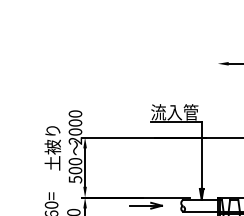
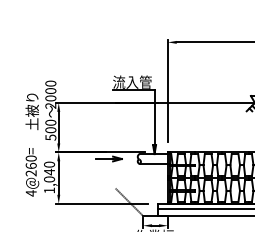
line: (217, 122) -> (167, 90), added

